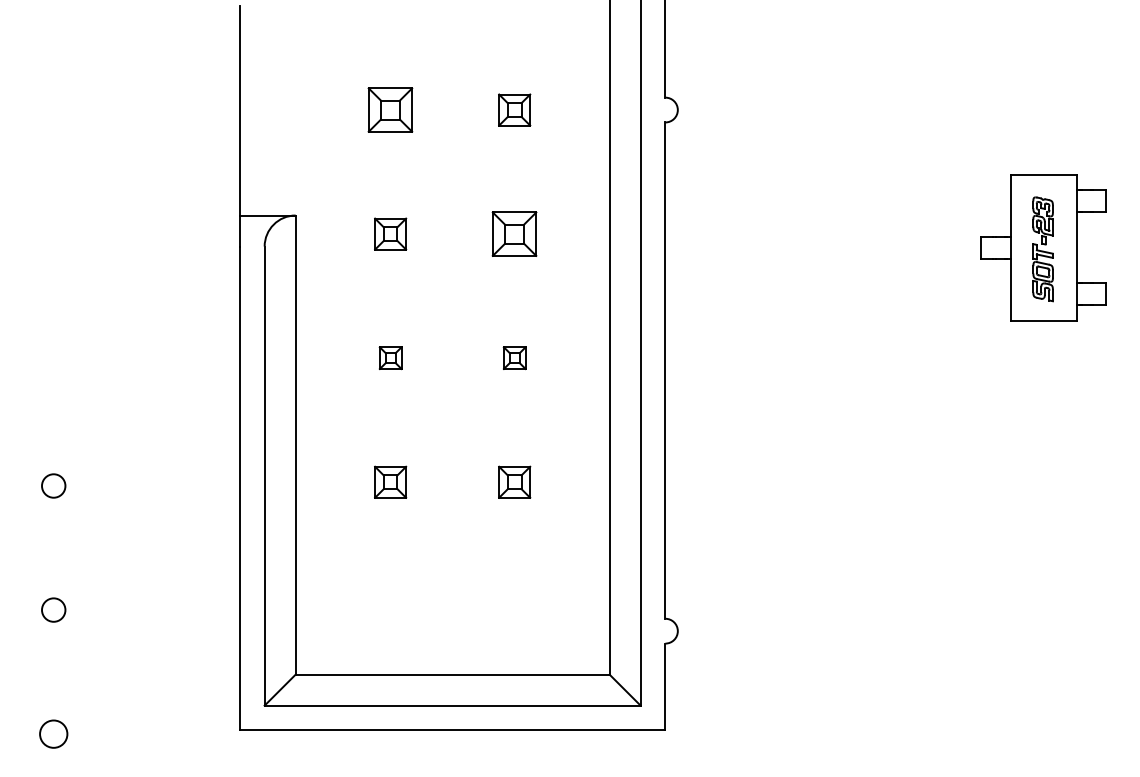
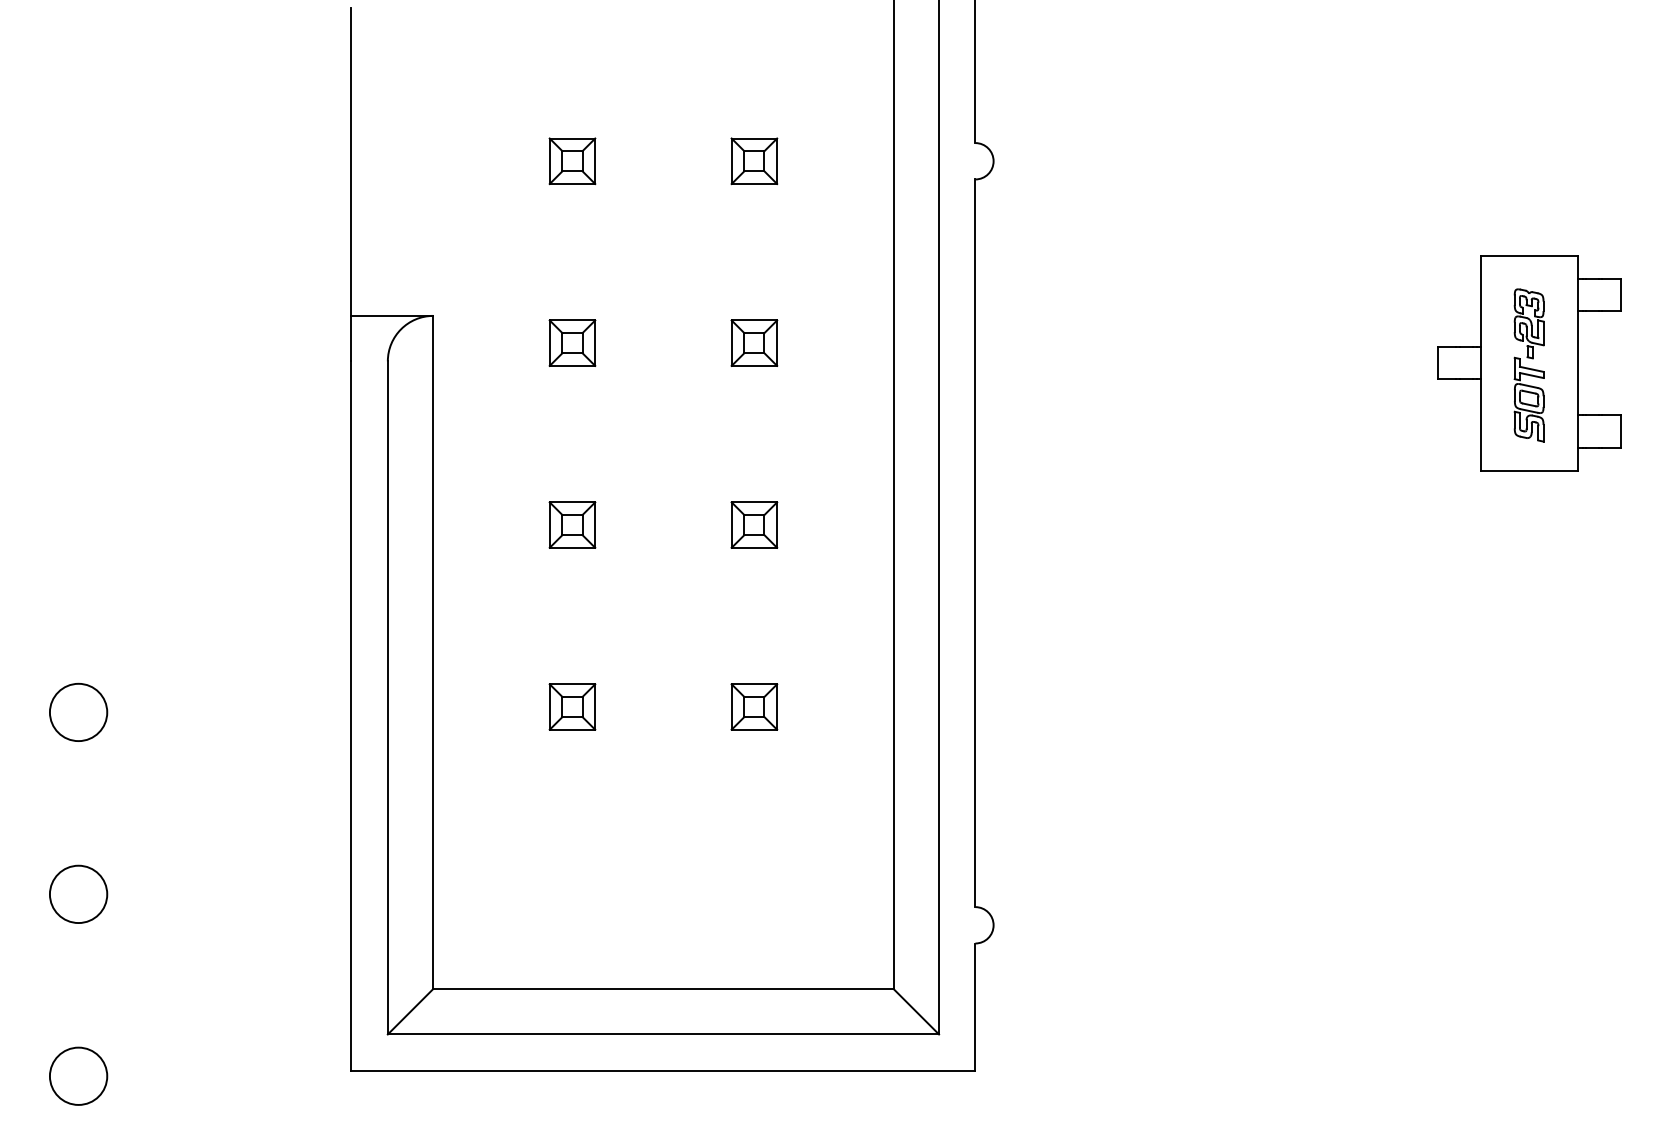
part: (390, 109) -> (572, 160), size x0.71
part: (514, 233) -> (754, 342), size x0.71
part: (390, 357) -> (572, 524), size x1.43
part: (514, 357) -> (754, 524), size x1.43
circle: (53, 485) -> (78, 711), size x1.67
circle: (53, 609) -> (78, 893), size x1.67
circle: (53, 733) -> (78, 1075), size x1.43

